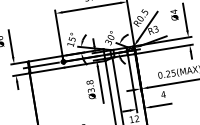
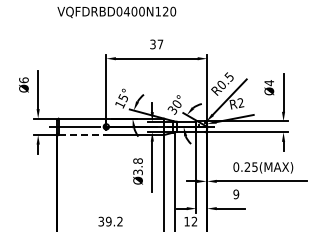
text: (155, 28) -> (240, 102), R3 -> R2
line: (47, 70) -> (82, 135), solid -> dashed
text: (163, 94) -> (236, 194), 4 -> 9

